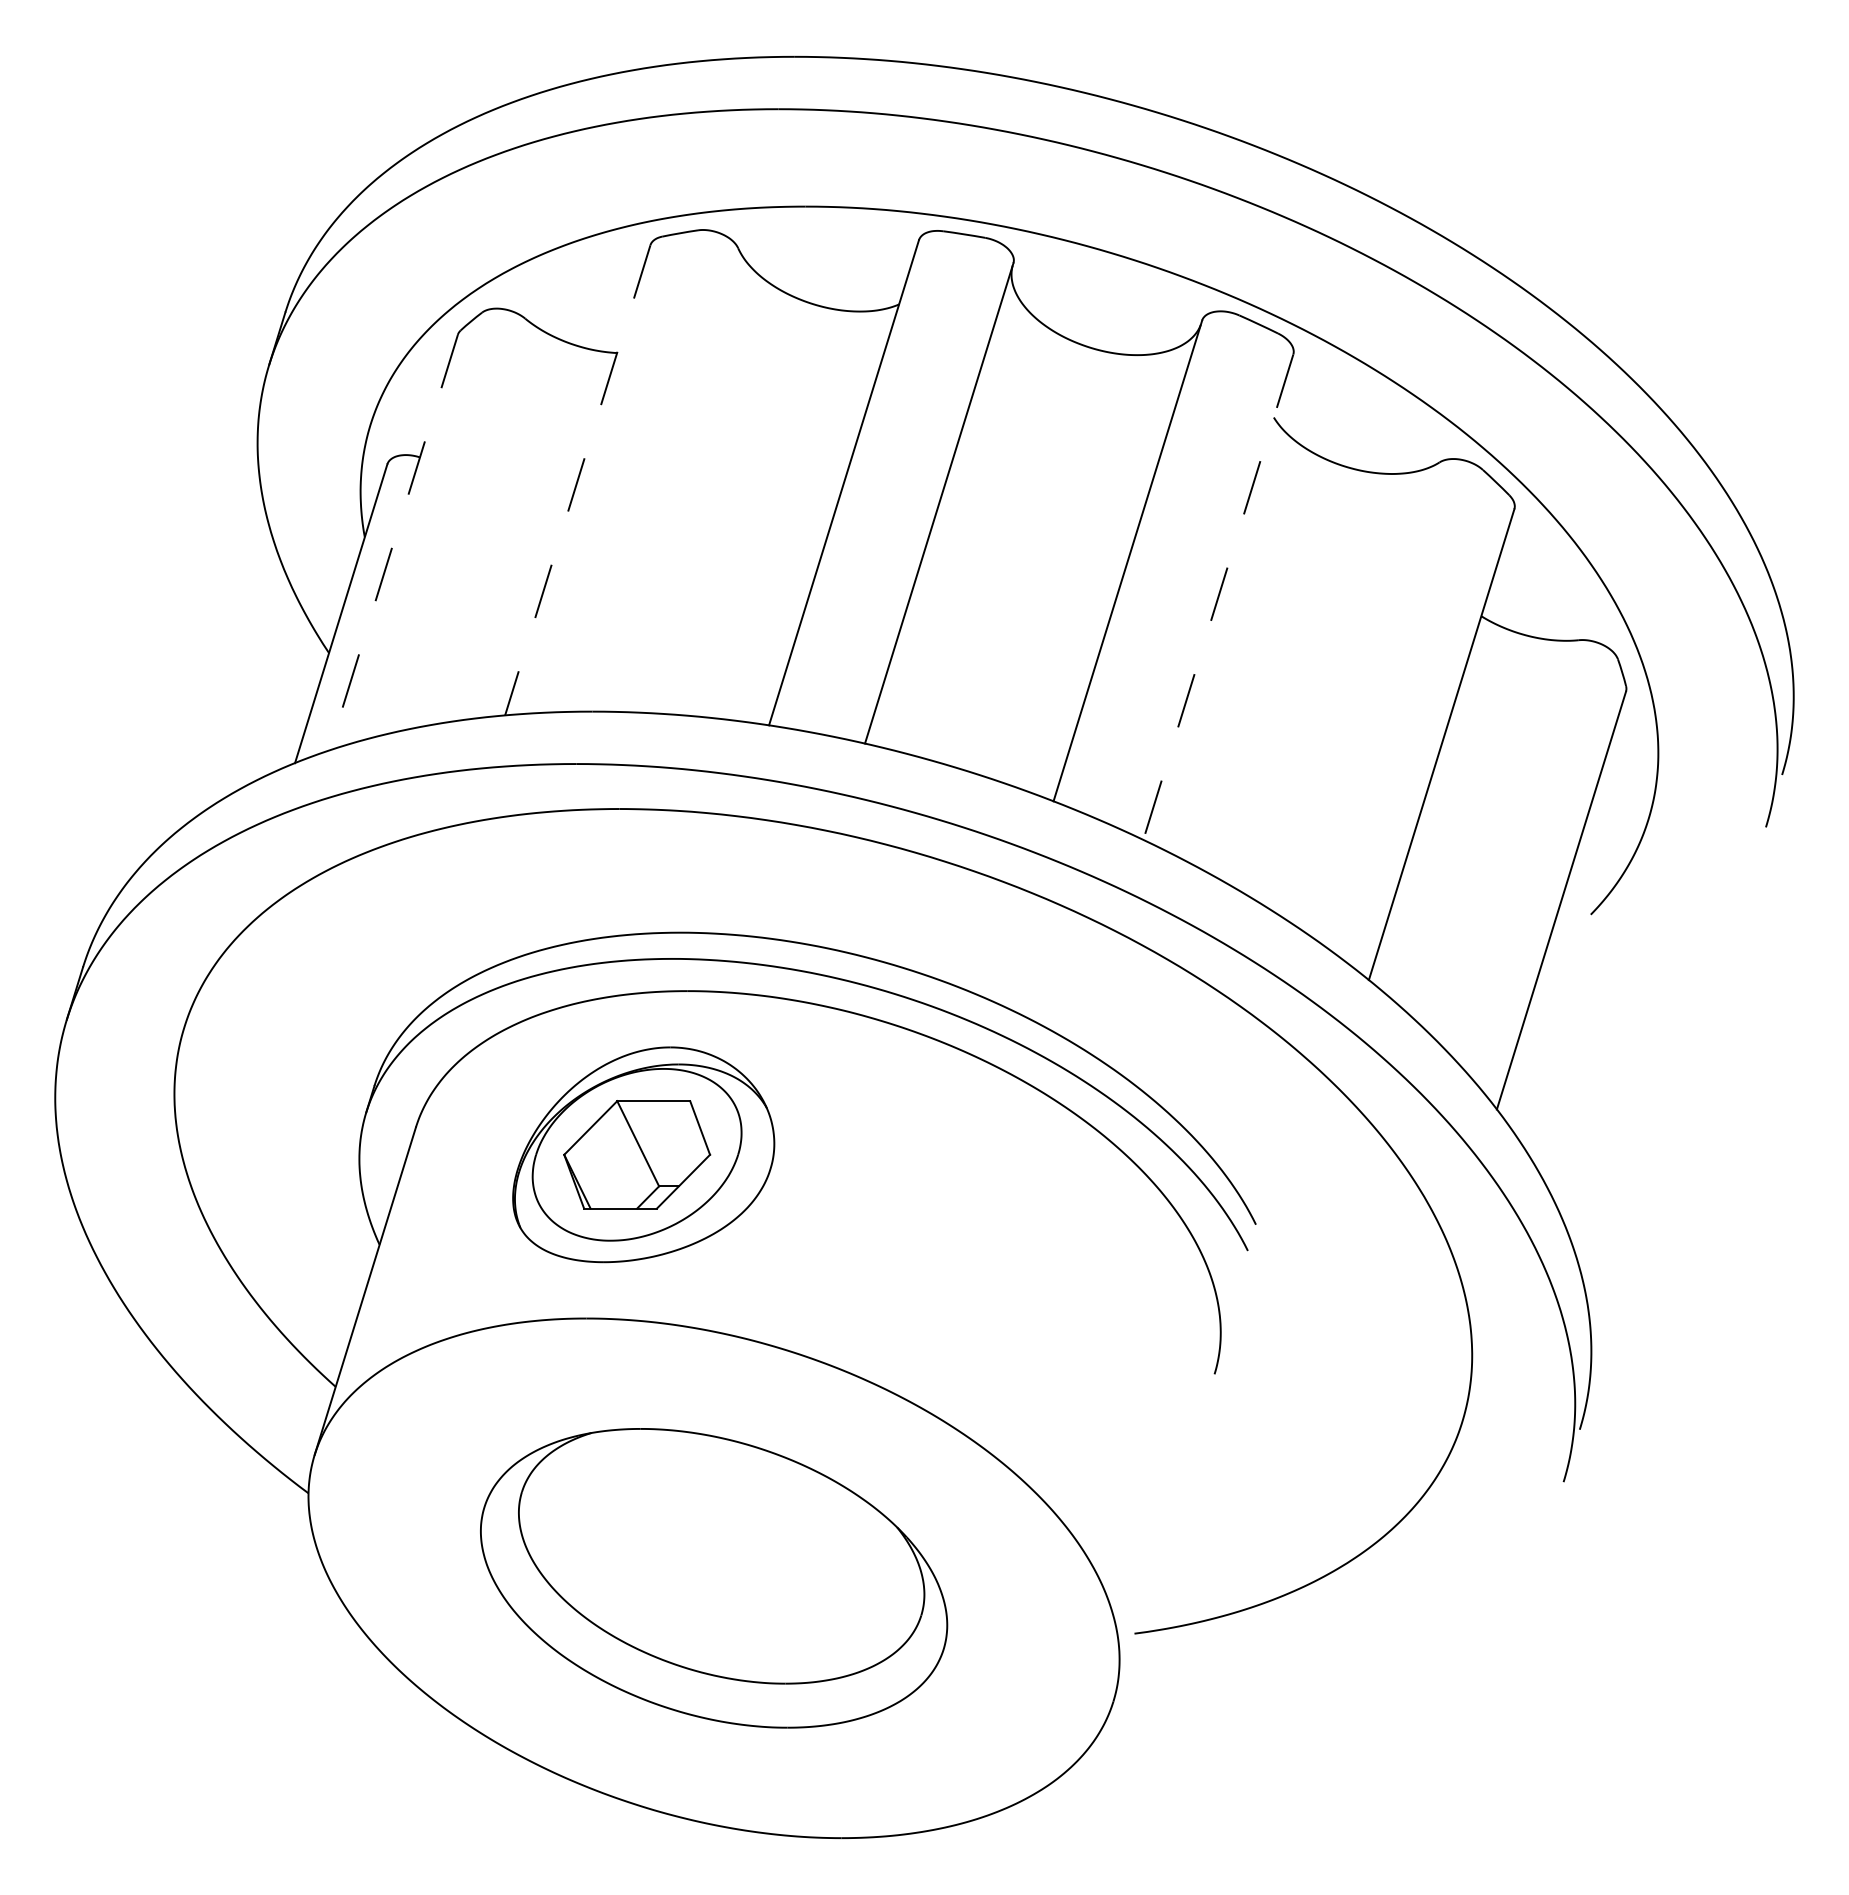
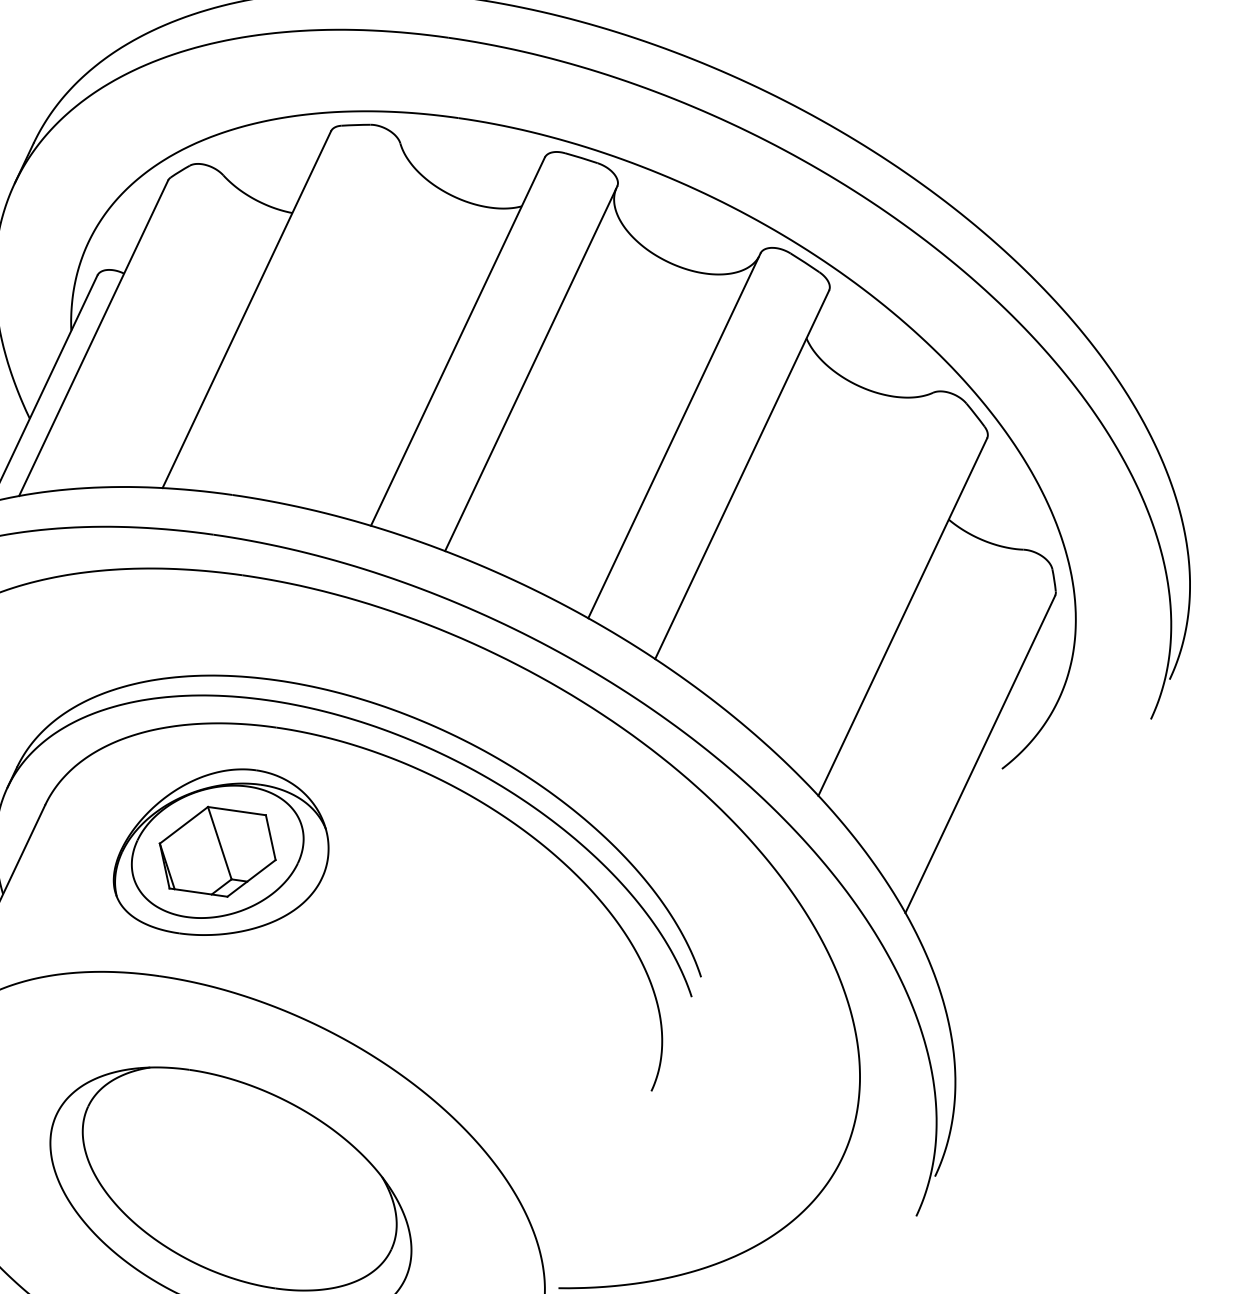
line: (577, 480) -> (246, 309), dashed -> solid
line: (393, 543) -> (93, 338), dashed -> solid
line: (1218, 597) -> (742, 475), dashed -> solid

